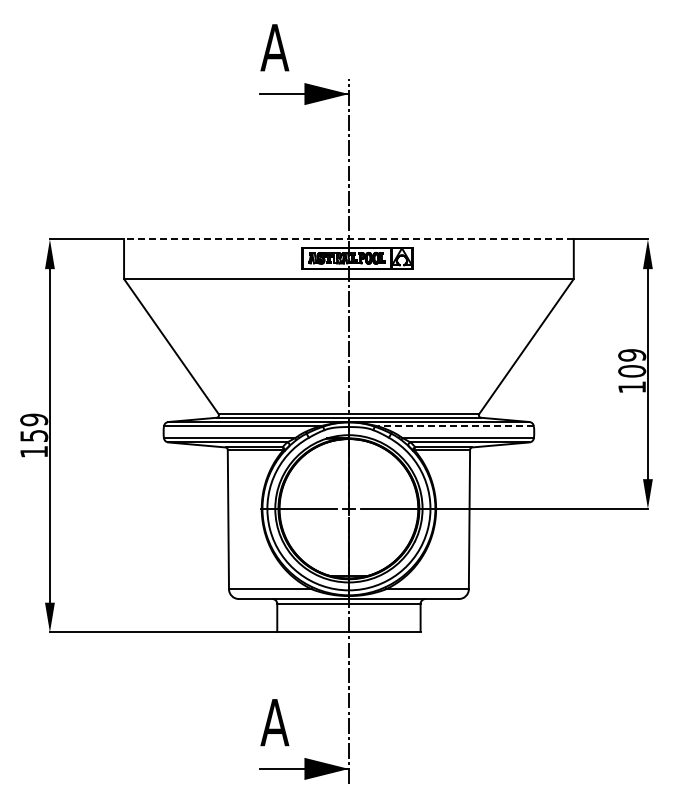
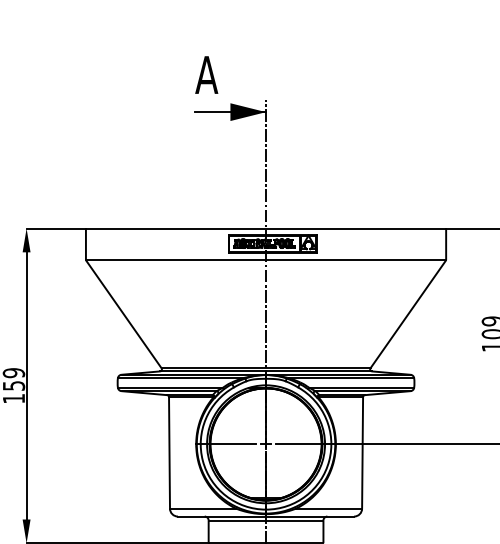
line: (348, 239) -> (265, 228), dashed -> solid
line: (456, 426) -> (352, 378), dashed -> solid

